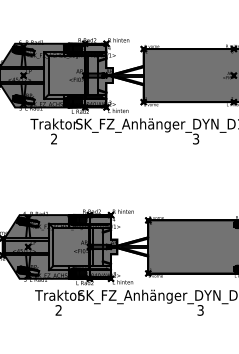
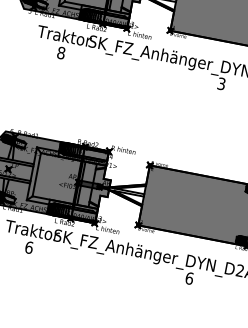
text: (54, 138) -> (61, 52), 2 -> 8
text: (58, 310) -> (28, 247), 2 -> 6
text: (200, 310) -> (189, 278), 3 -> 6

